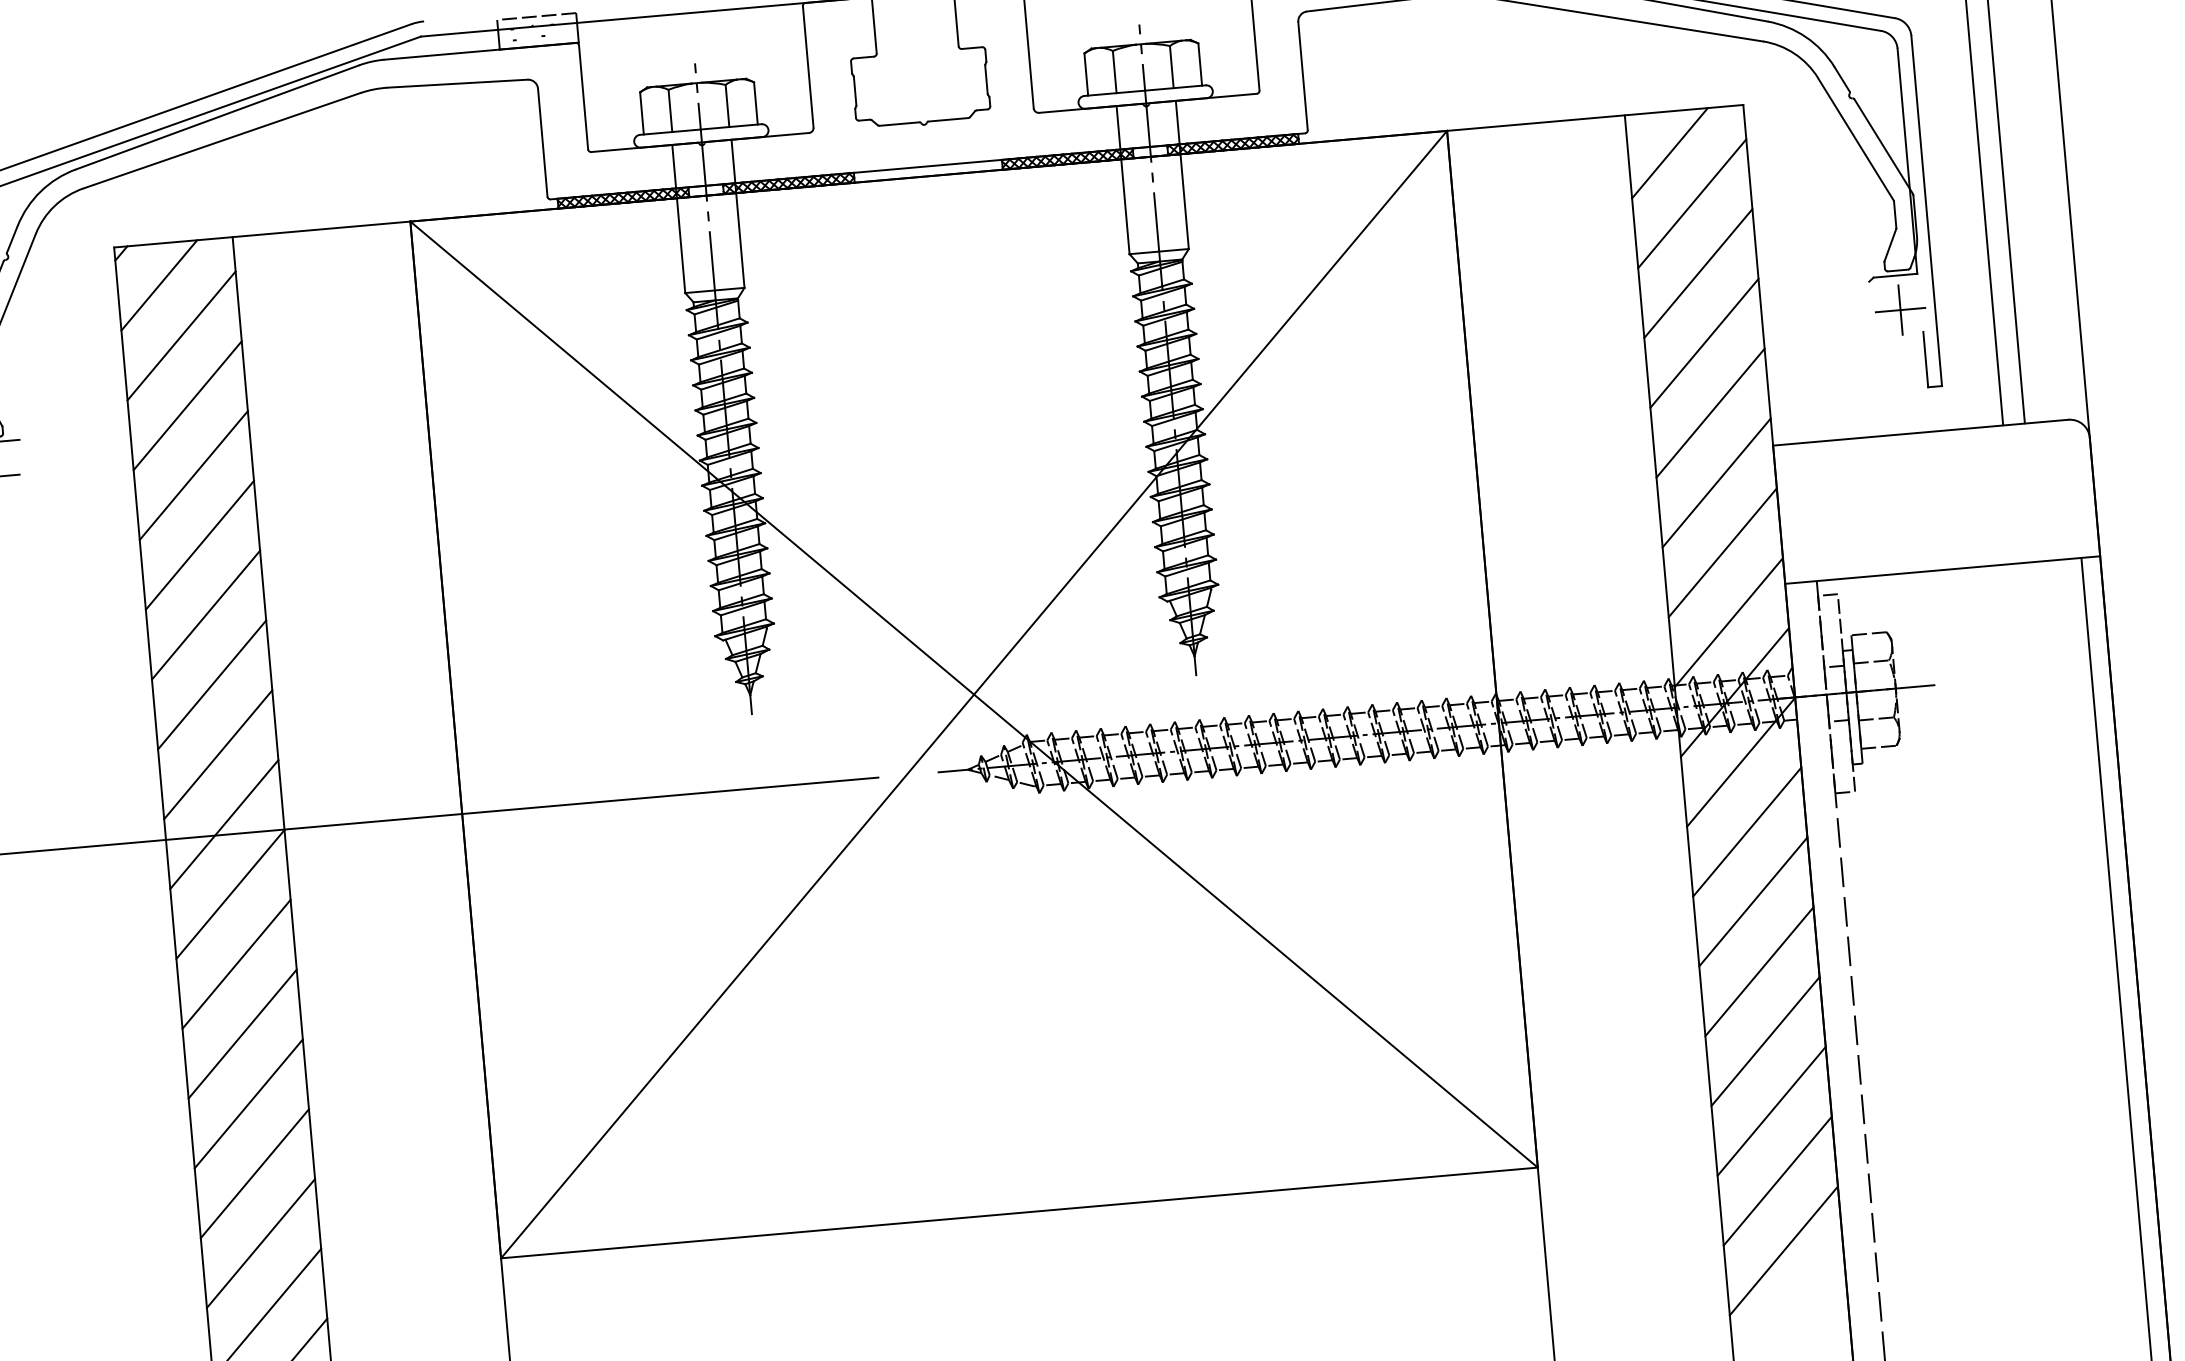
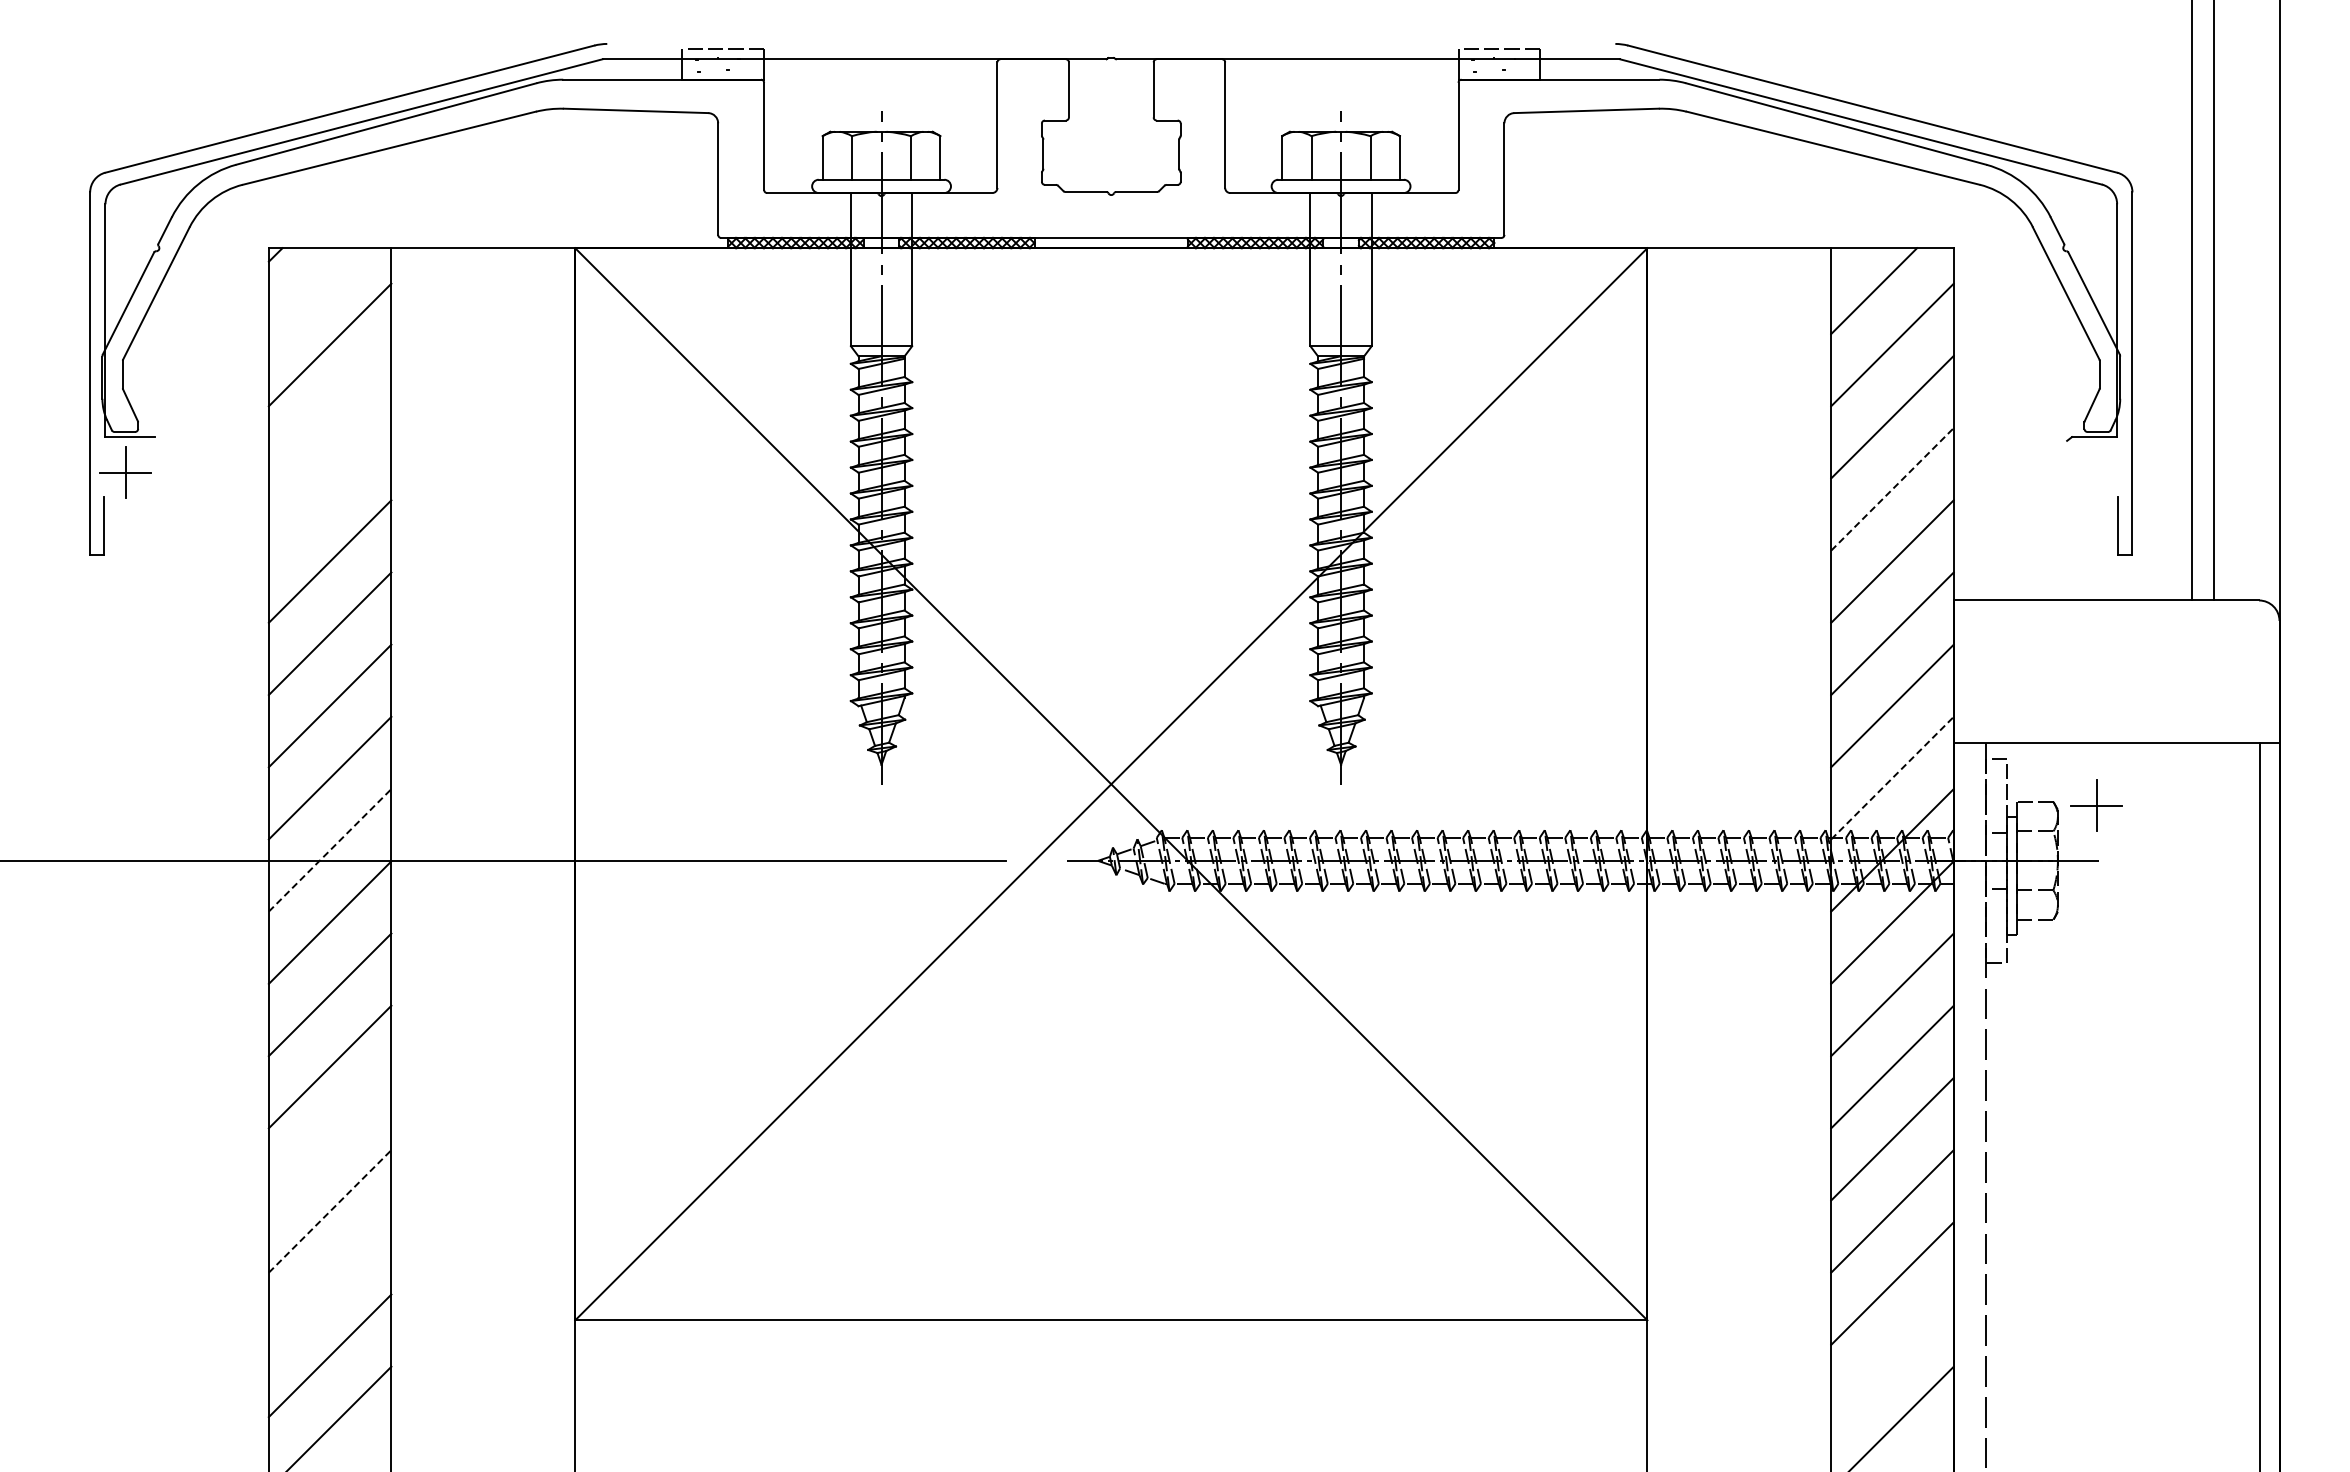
line: (159, 285) -> (311, 291), removed
part: (1900, 309) -> (2096, 805), moved
line: (1704, 343) -> (1892, 489), solid -> dashed
line: (187, 405) -> (329, 416), removed
line: (193, 475) -> (329, 489), removed
line: (1728, 622) -> (1892, 778), solid -> dashed
line: (224, 824) -> (330, 850), solid -> dashed
line: (248, 1103) -> (329, 1138), removed
line: (255, 1173) -> (330, 1211), solid -> dashed
line: (1777, 1180) -> (1892, 1355), removed
line: (260, 1243) -> (329, 1283), removed

